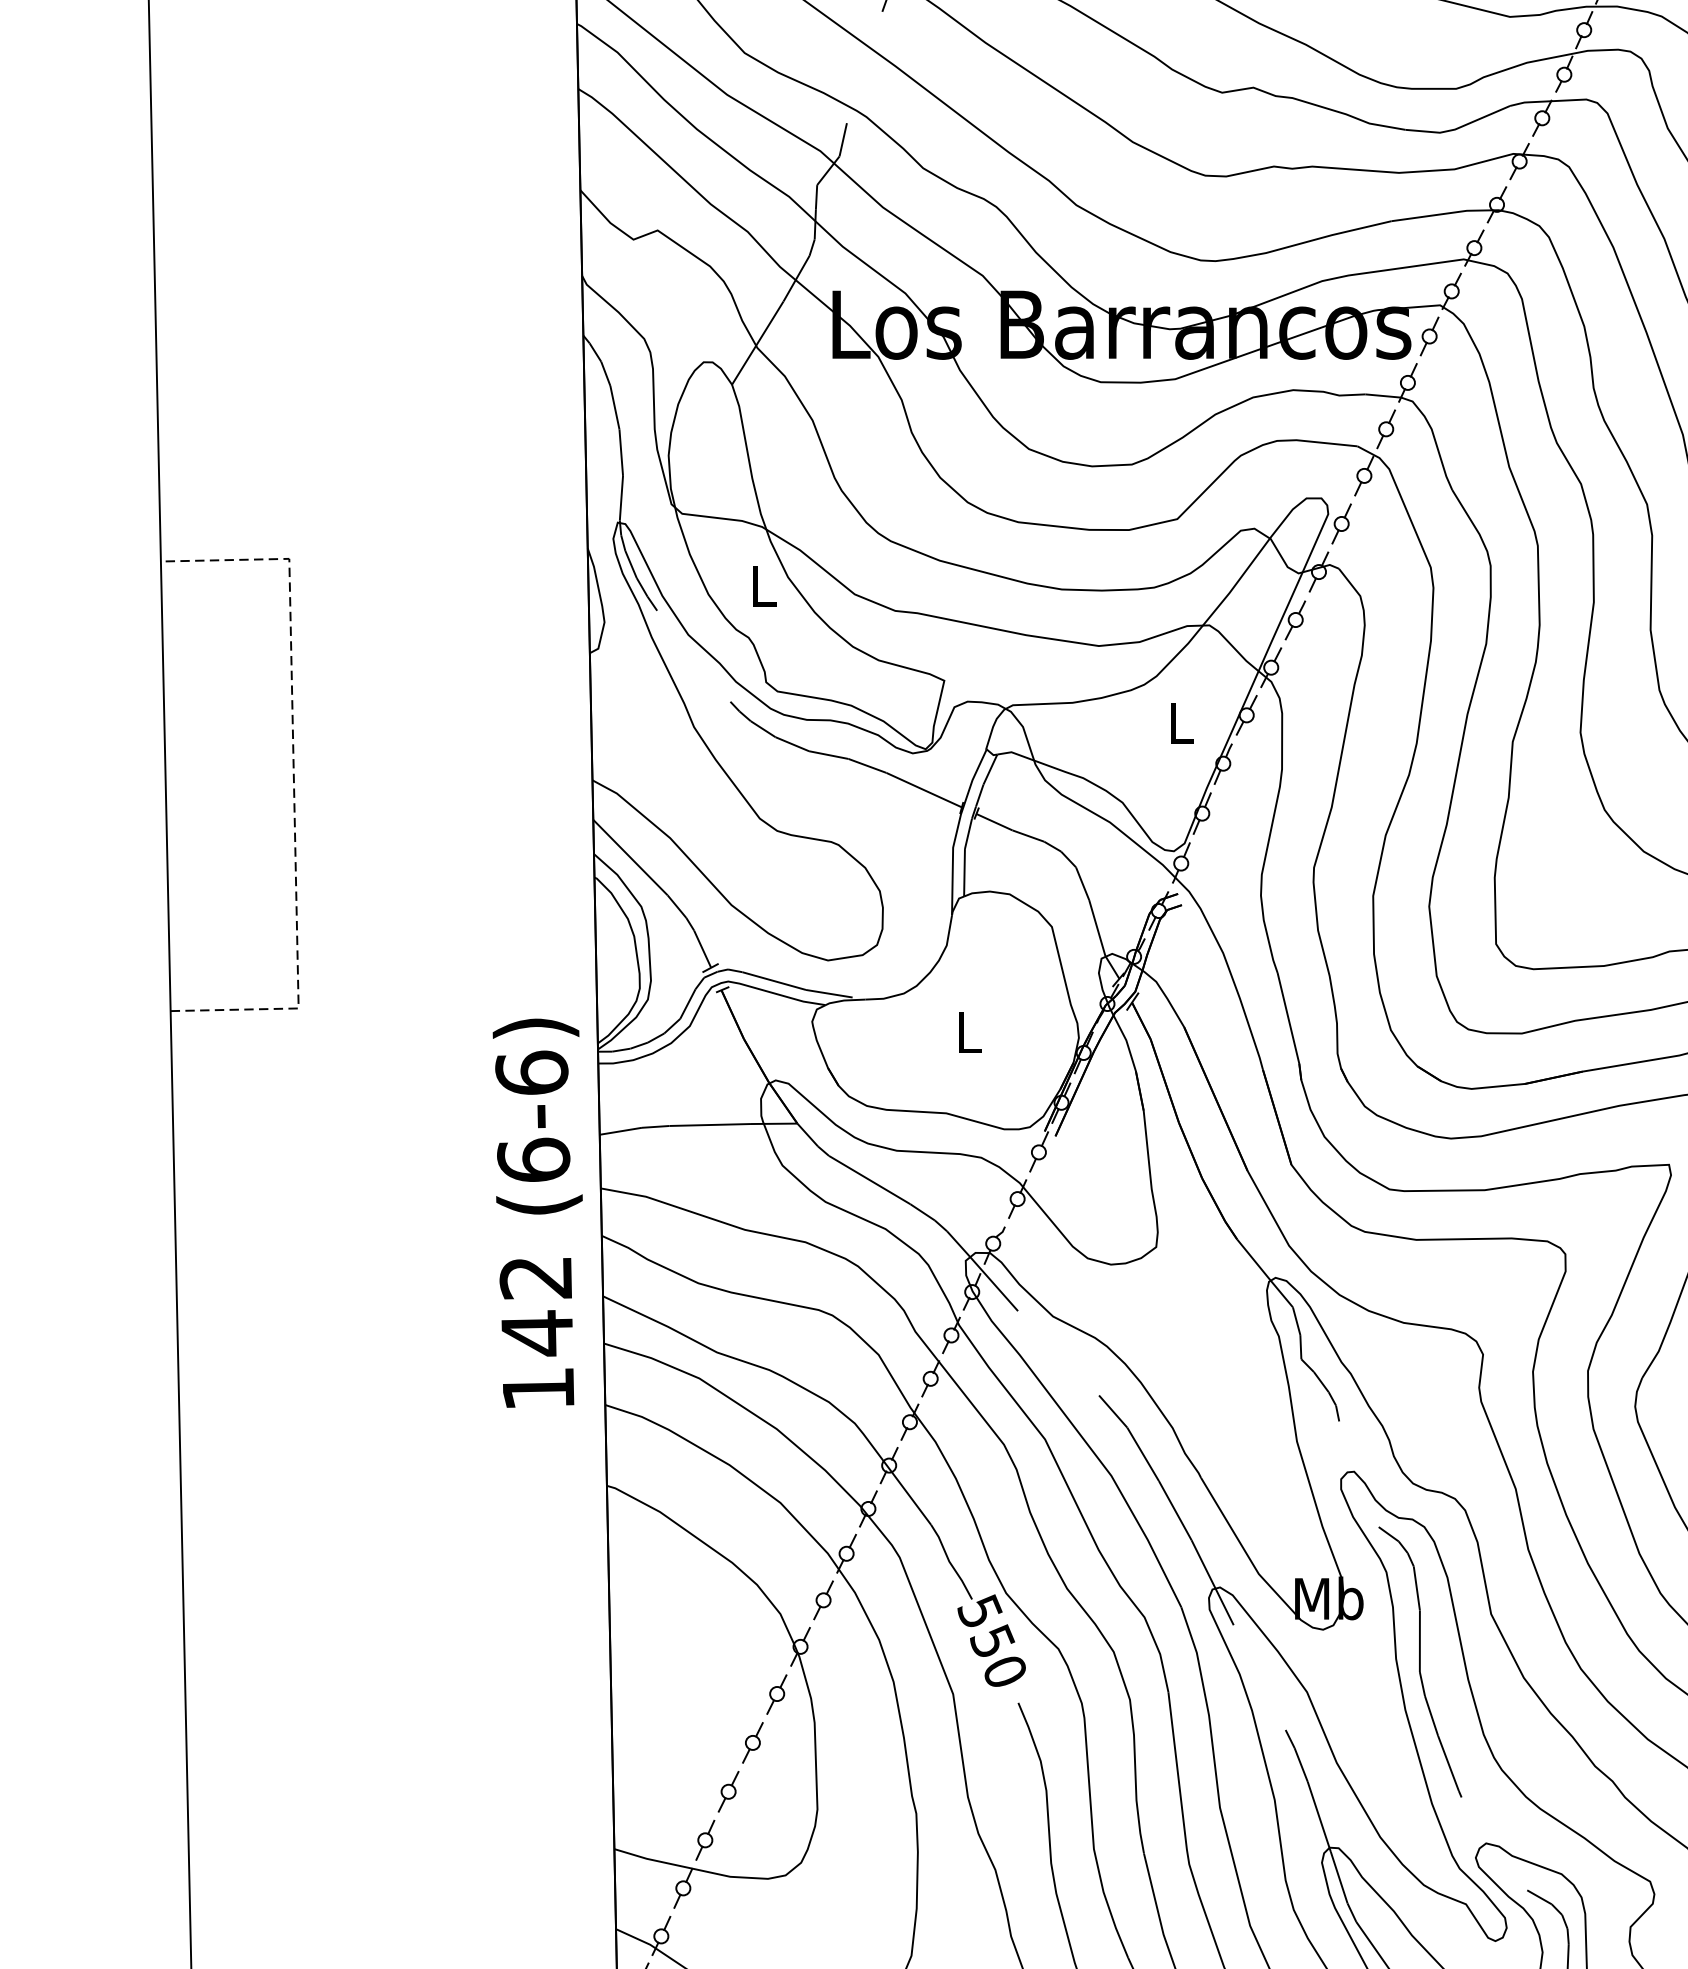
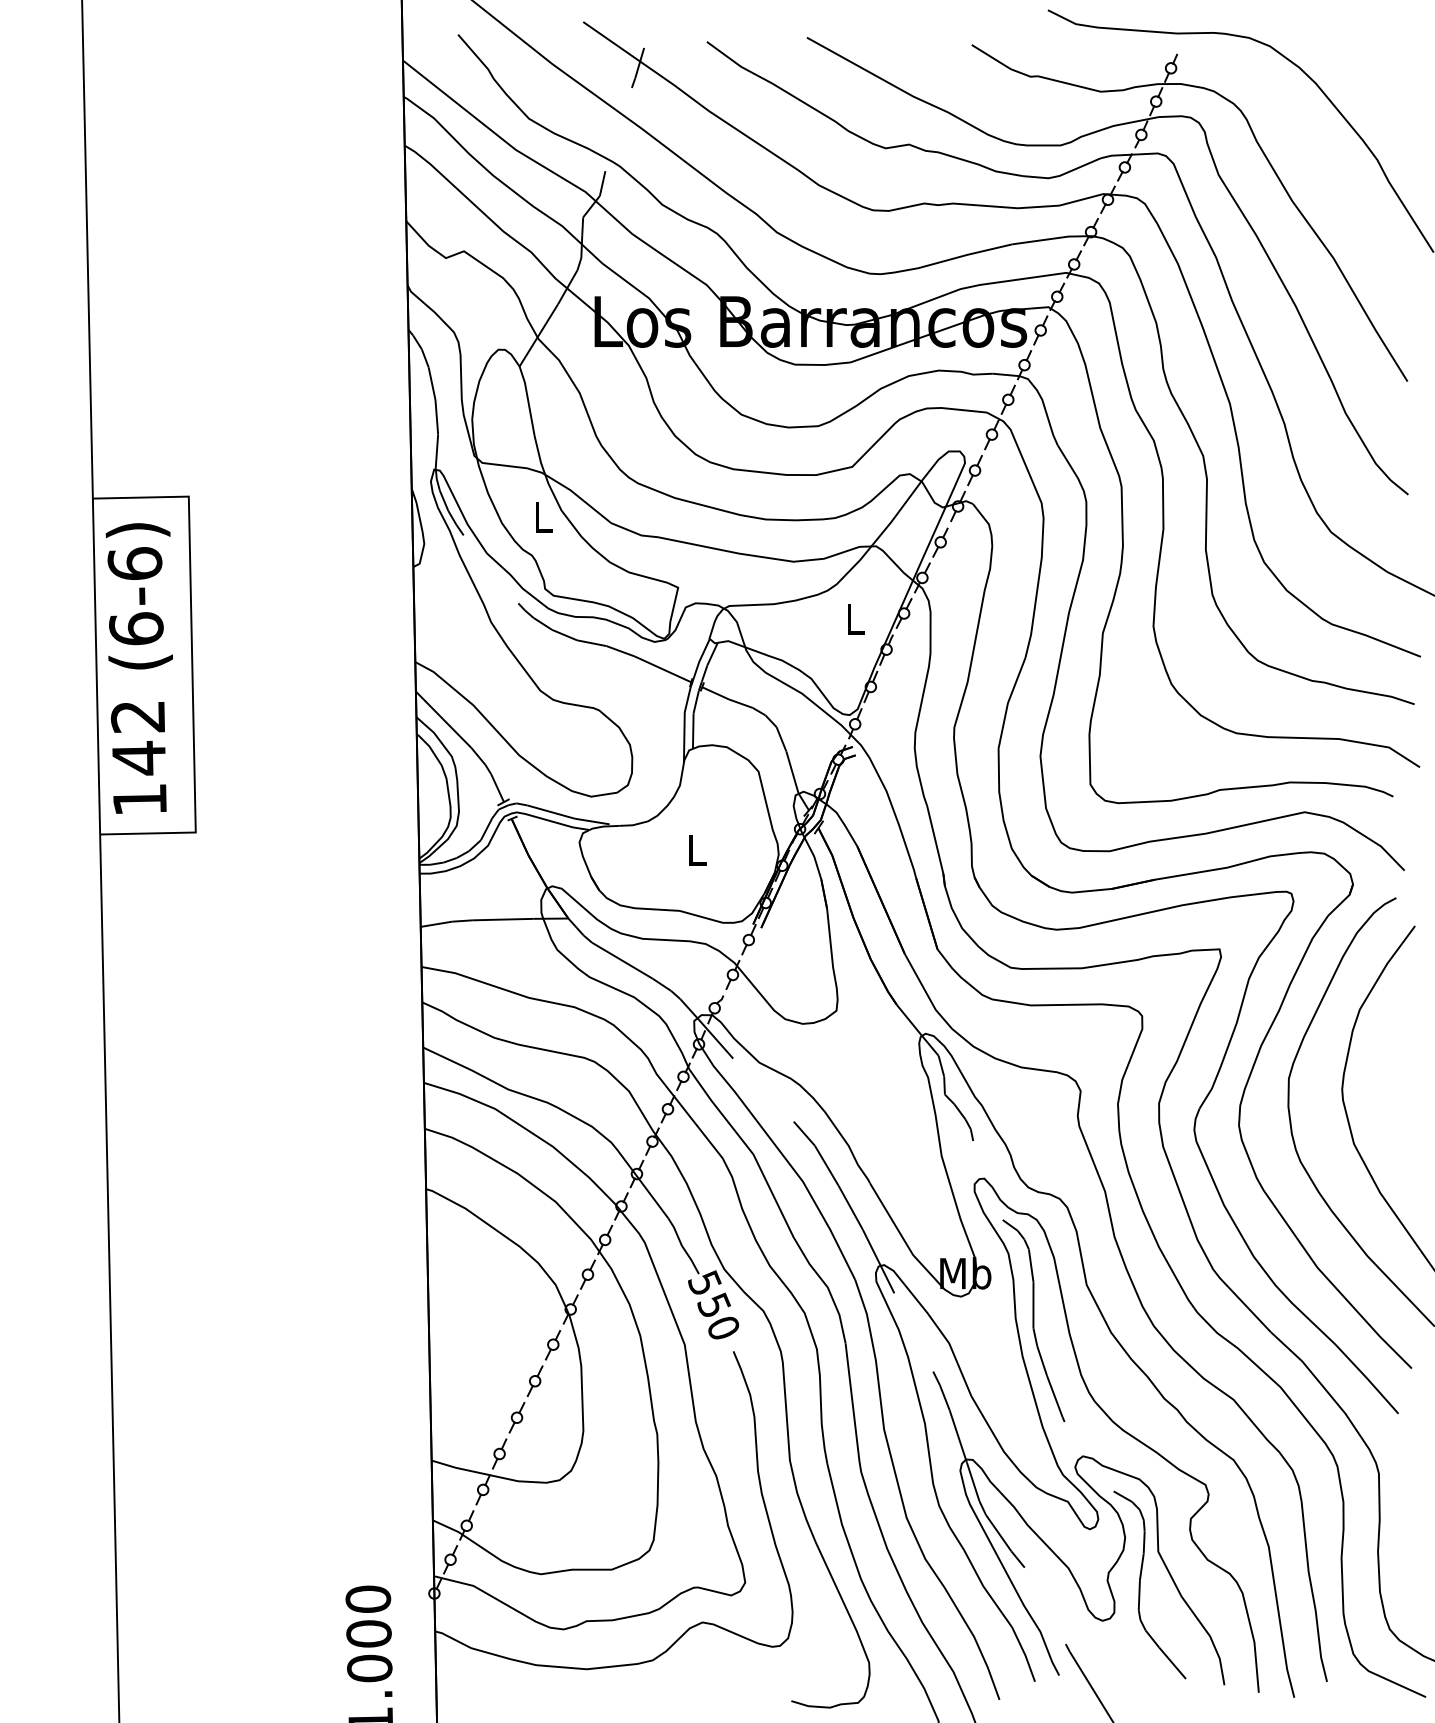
line: (294, 783) -> (192, 664), dashed -> solid
text: (536, 1213) -> (138, 668), moved

